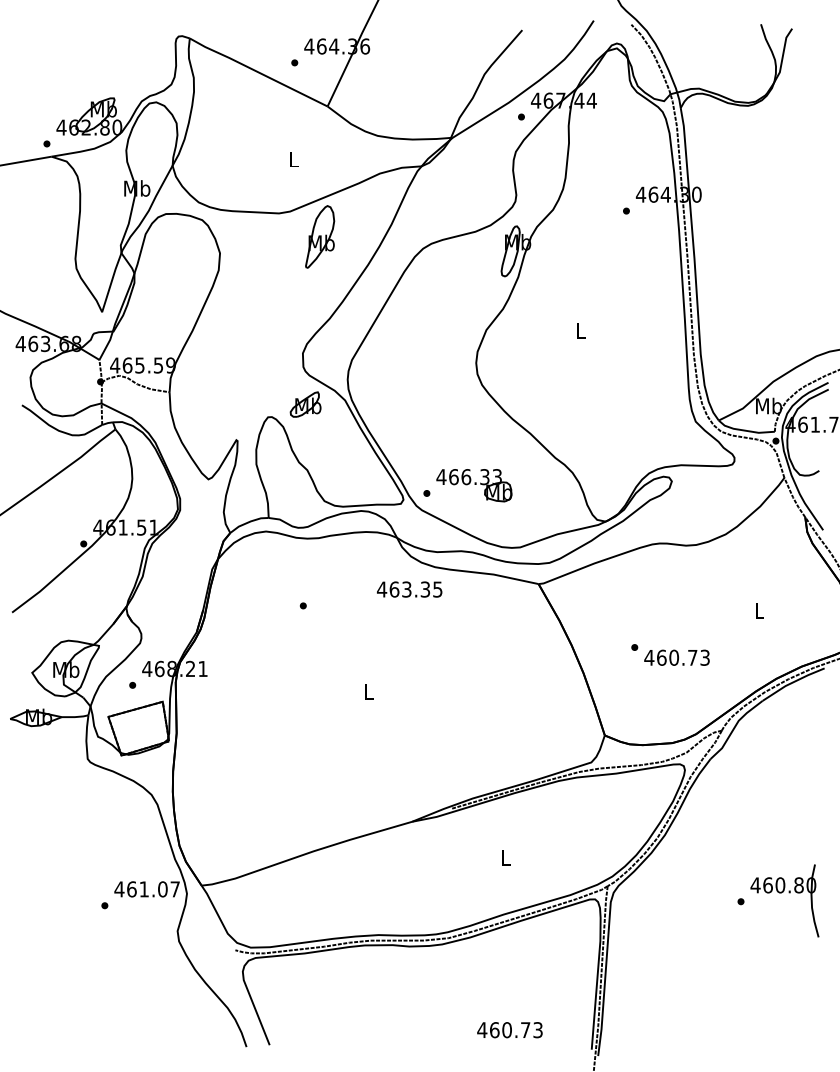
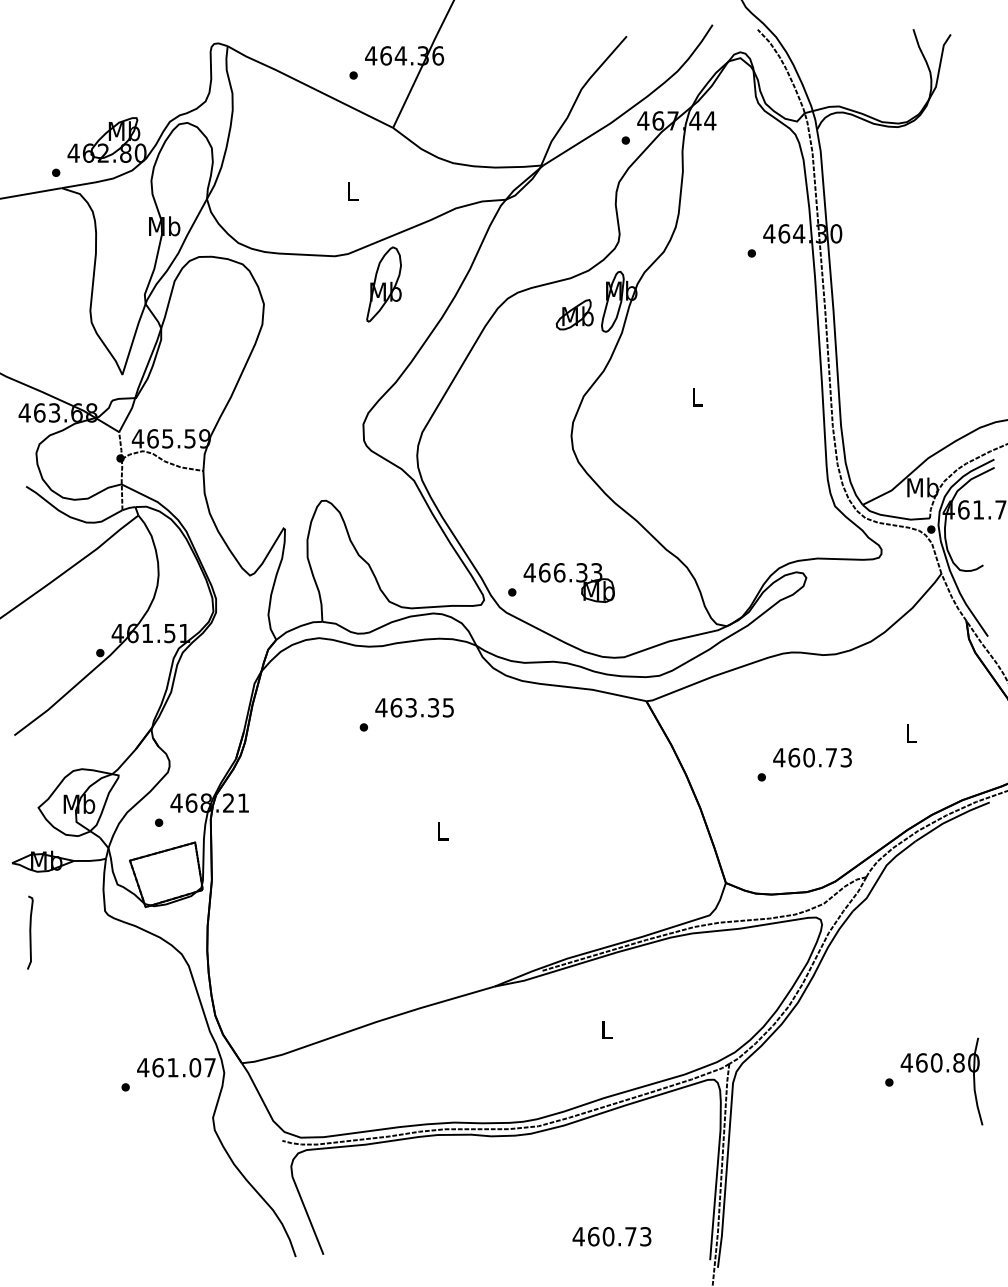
part: (305, 404) -> (574, 314), moved
text: (409, 589) -> (414, 707), moved
text: (676, 657) -> (812, 757), moved
curve: (25, 776) -> (30, 932), added

